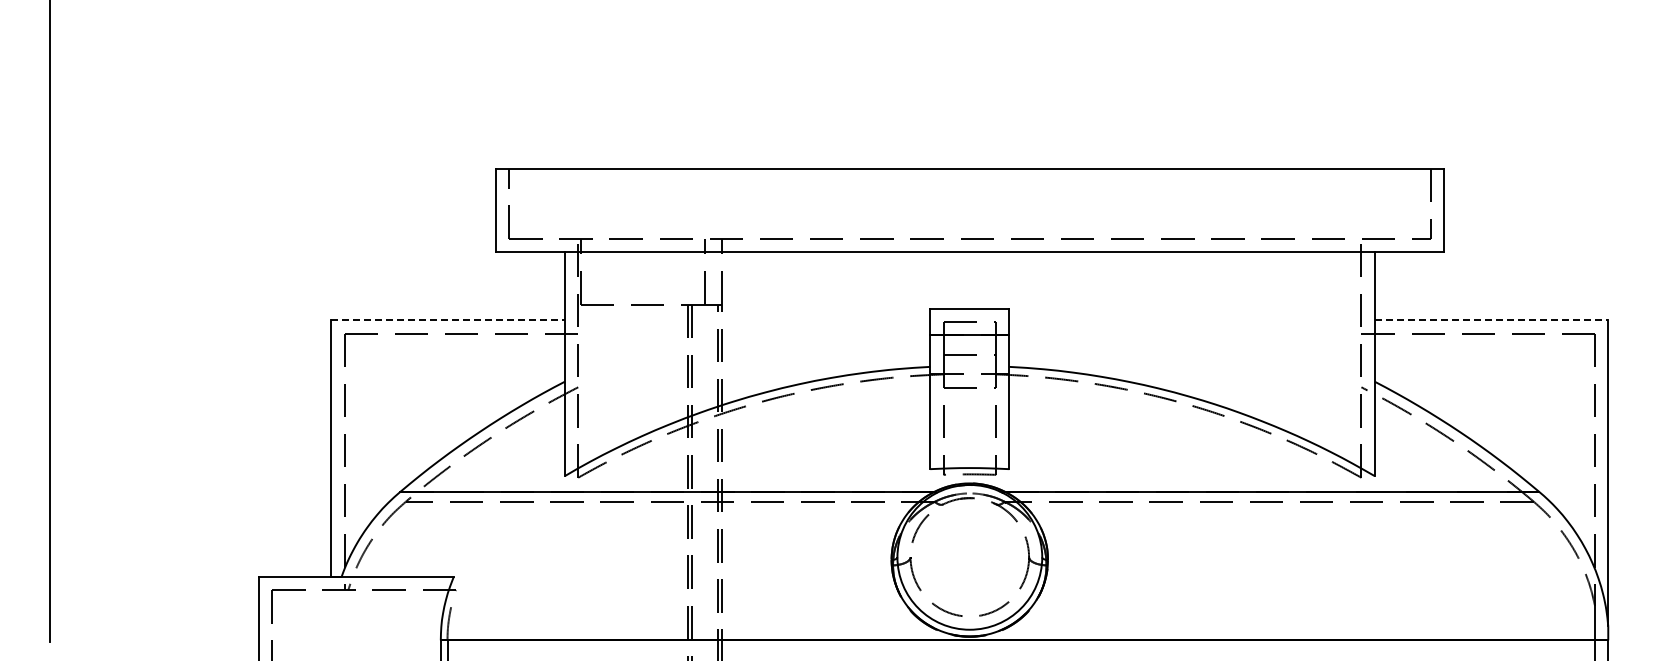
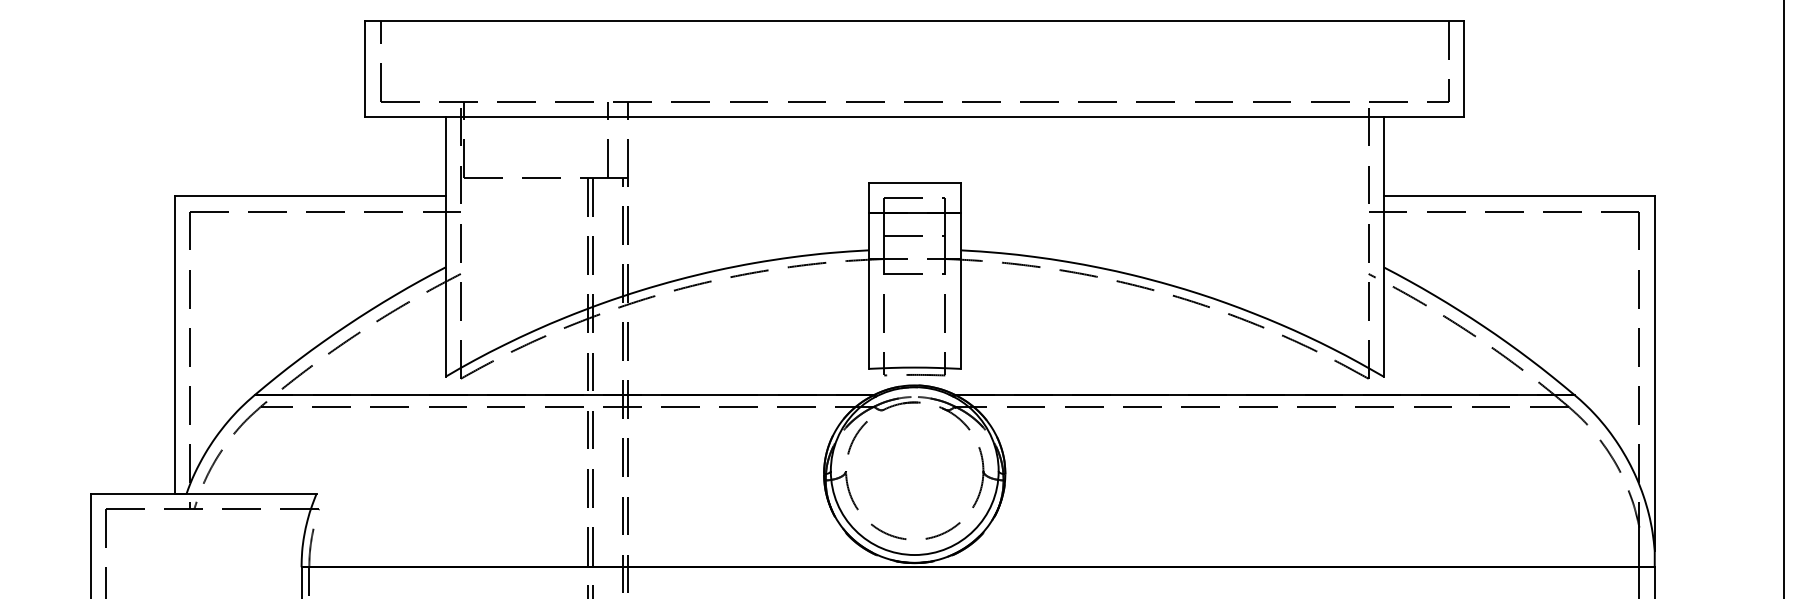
line: (448, 320) -> (310, 196), dashed -> solid
line: (1491, 320) -> (1519, 196), dashed -> solid

